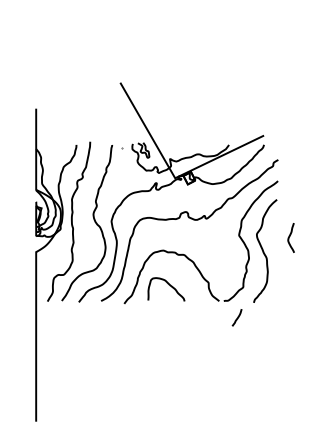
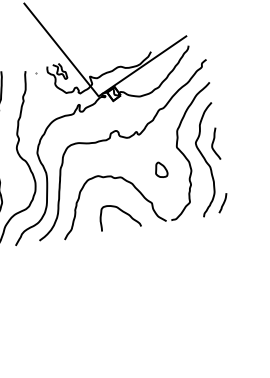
curve: (290, 236) -> (214, 142), moved
part: (221, 253) -> (160, 169), added
curve: (169, 285) -> (122, 211), moved
line: (237, 317) -> (223, 202), moved

